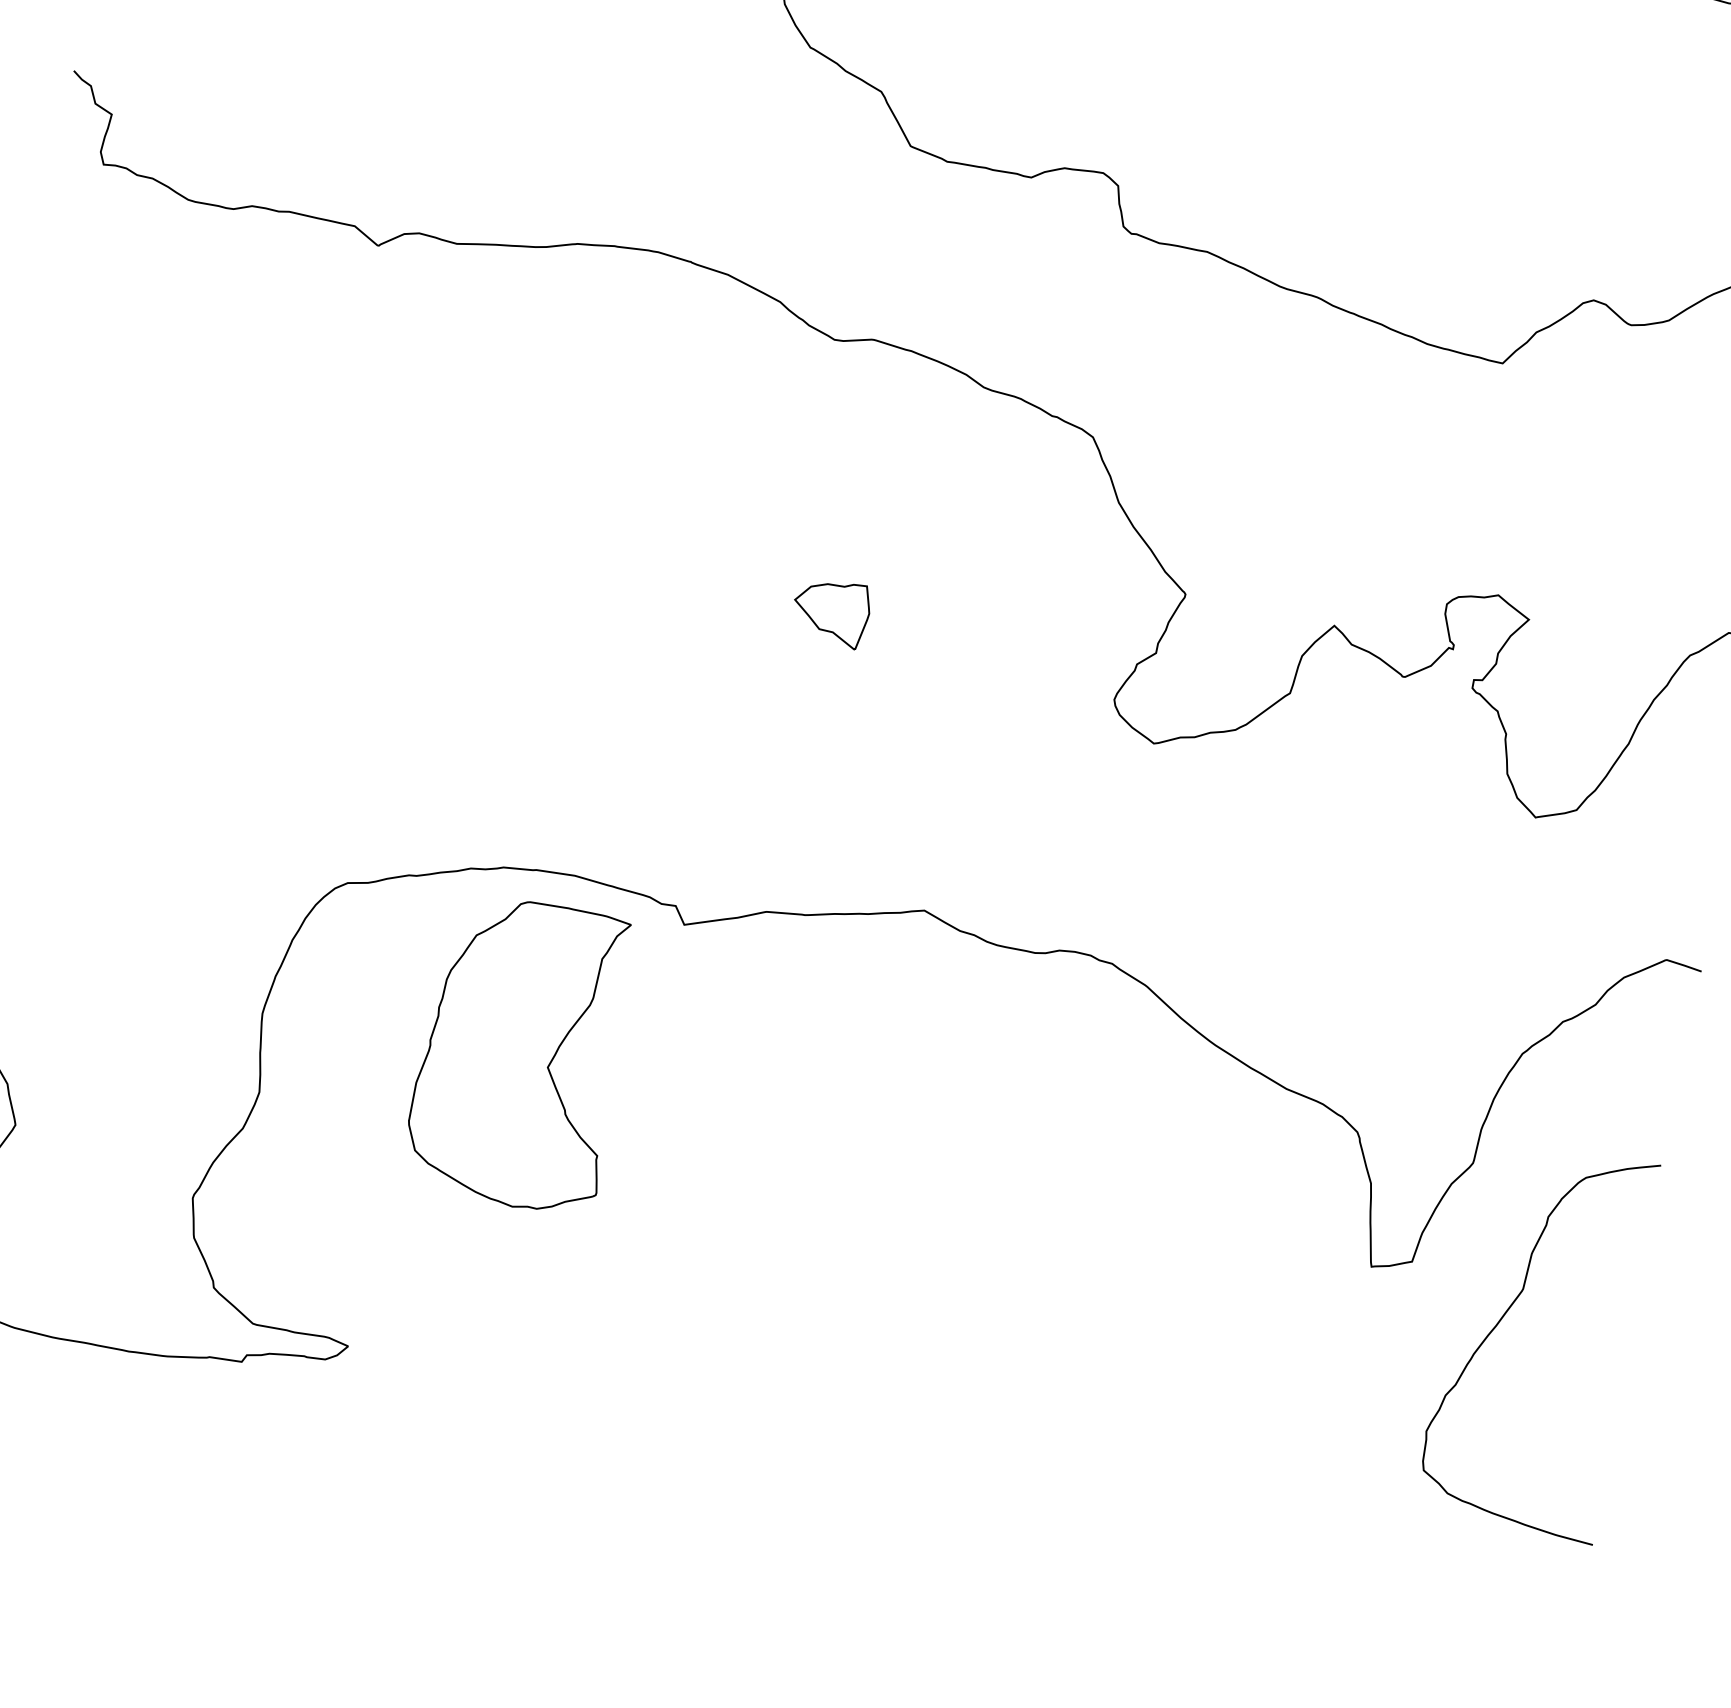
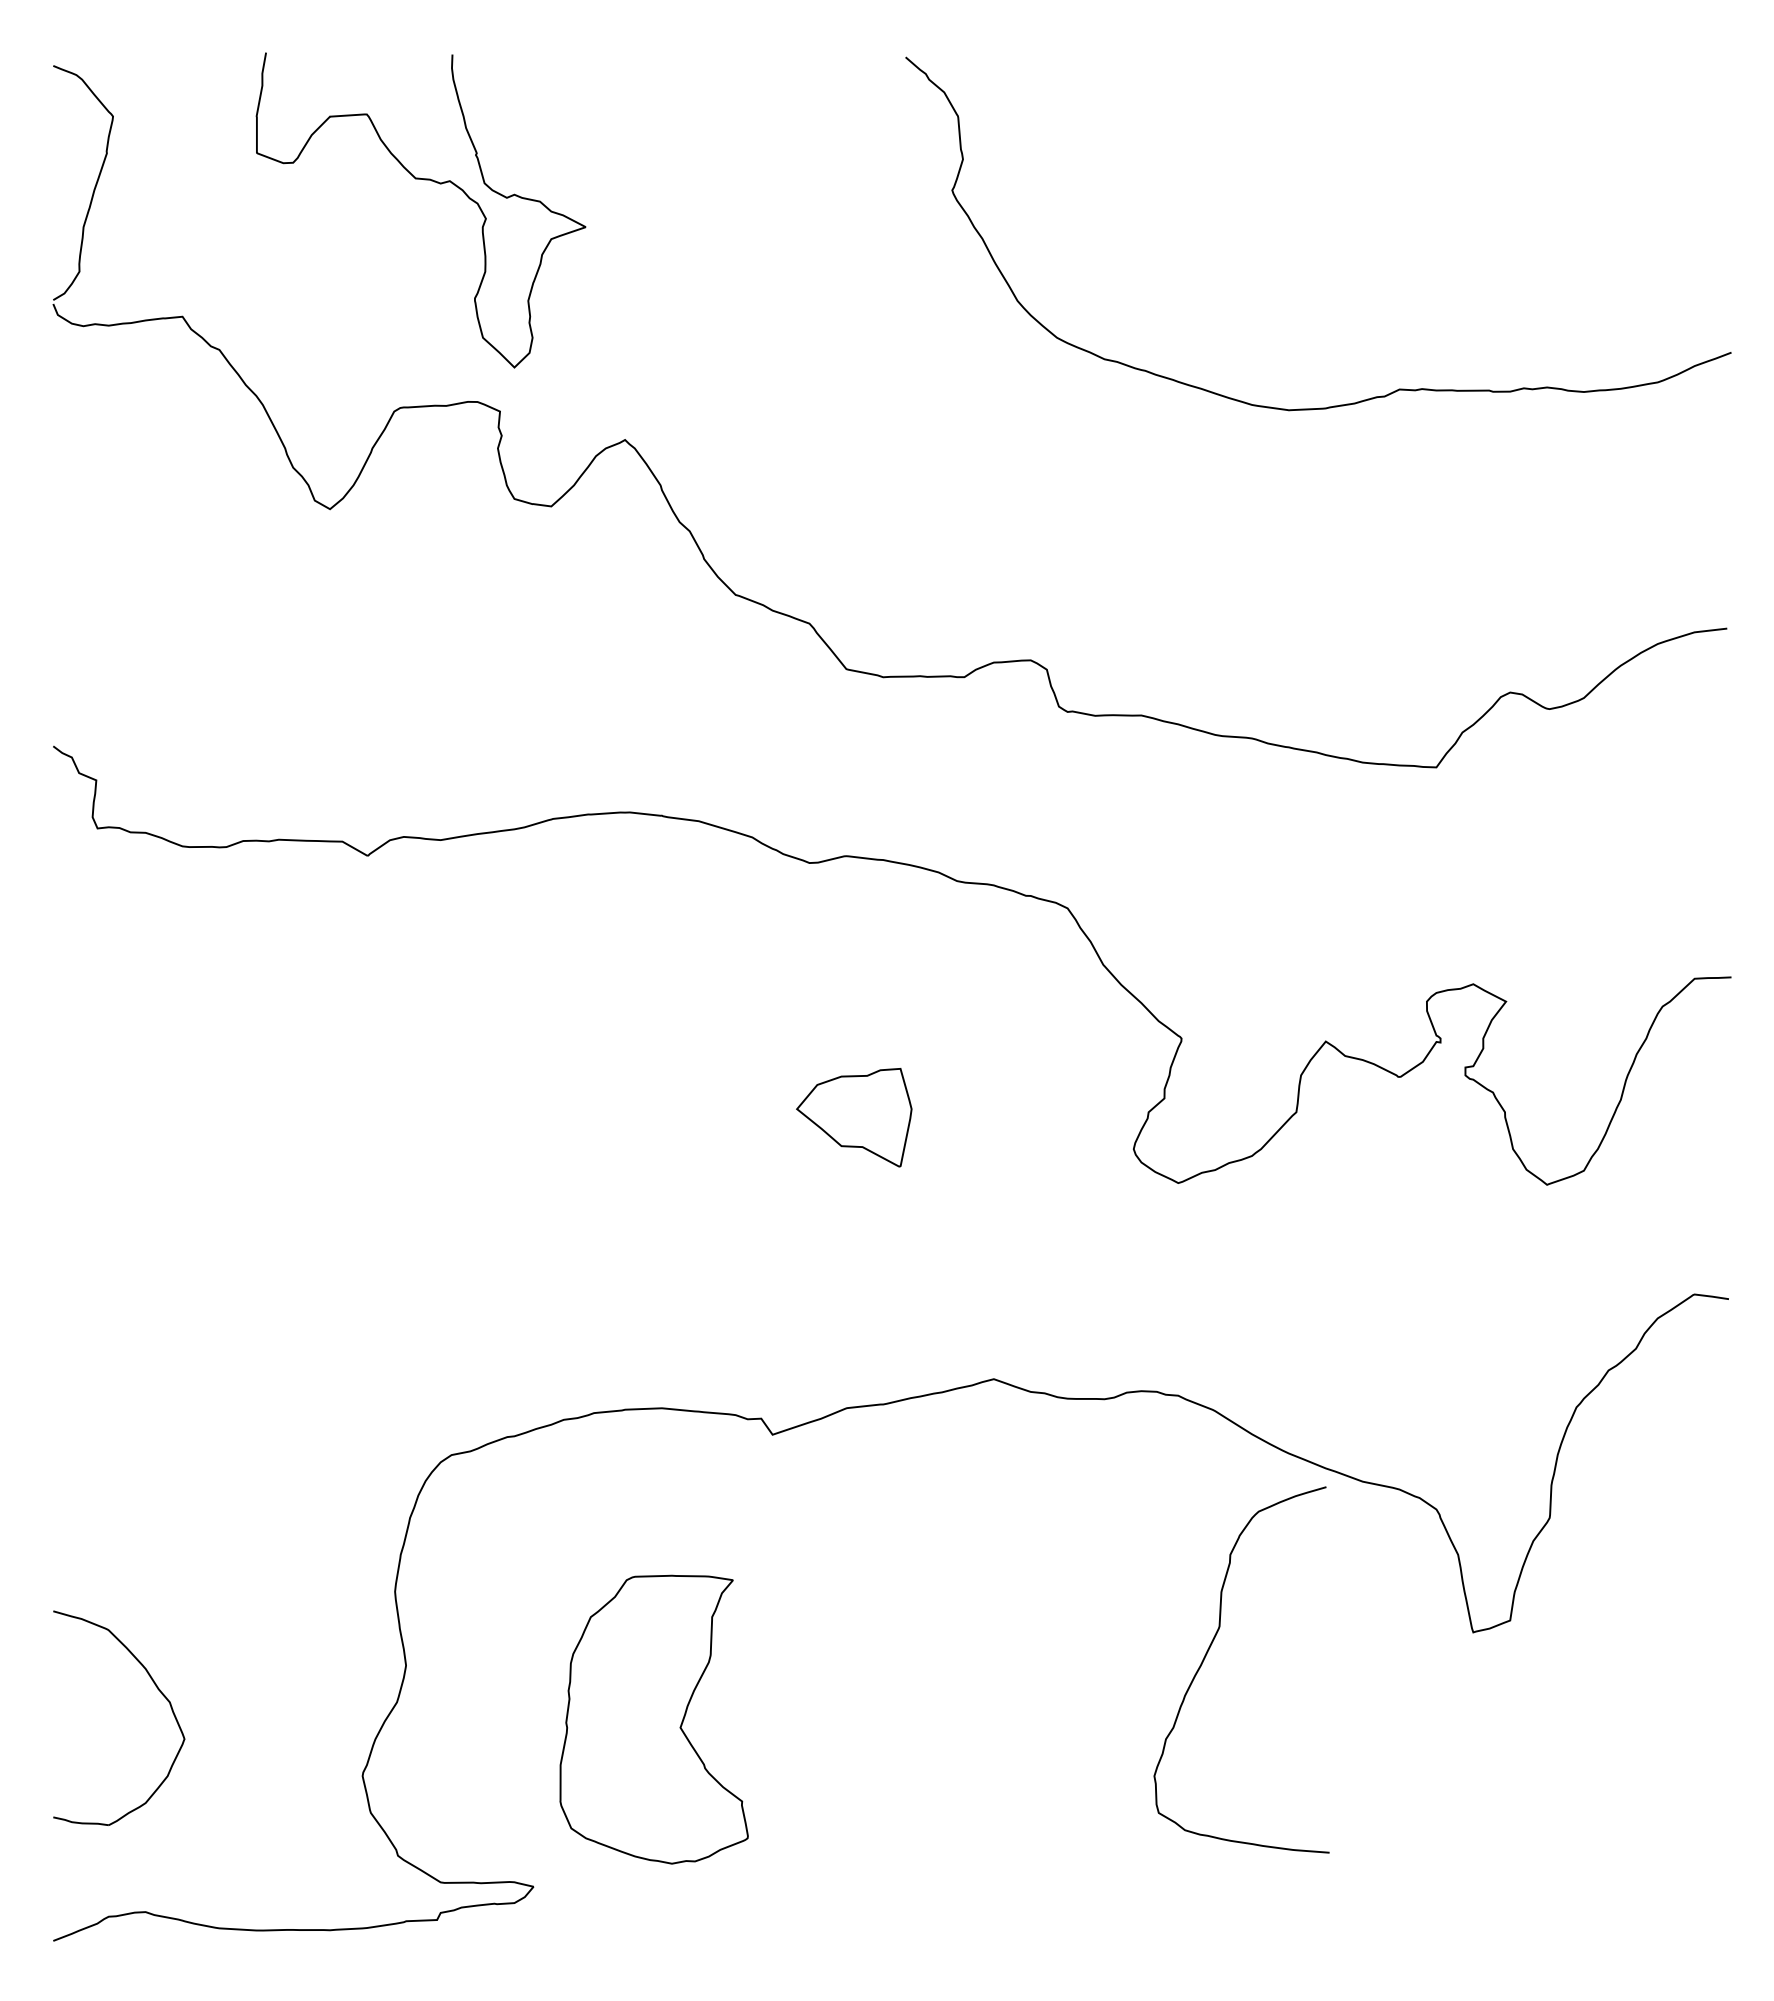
part: (831, 612) -> (854, 1117), size x1.6
part: (521, 1053) -> (653, 1719), moved
curve: (1506, 1313) -> (1208, 1652), moved

